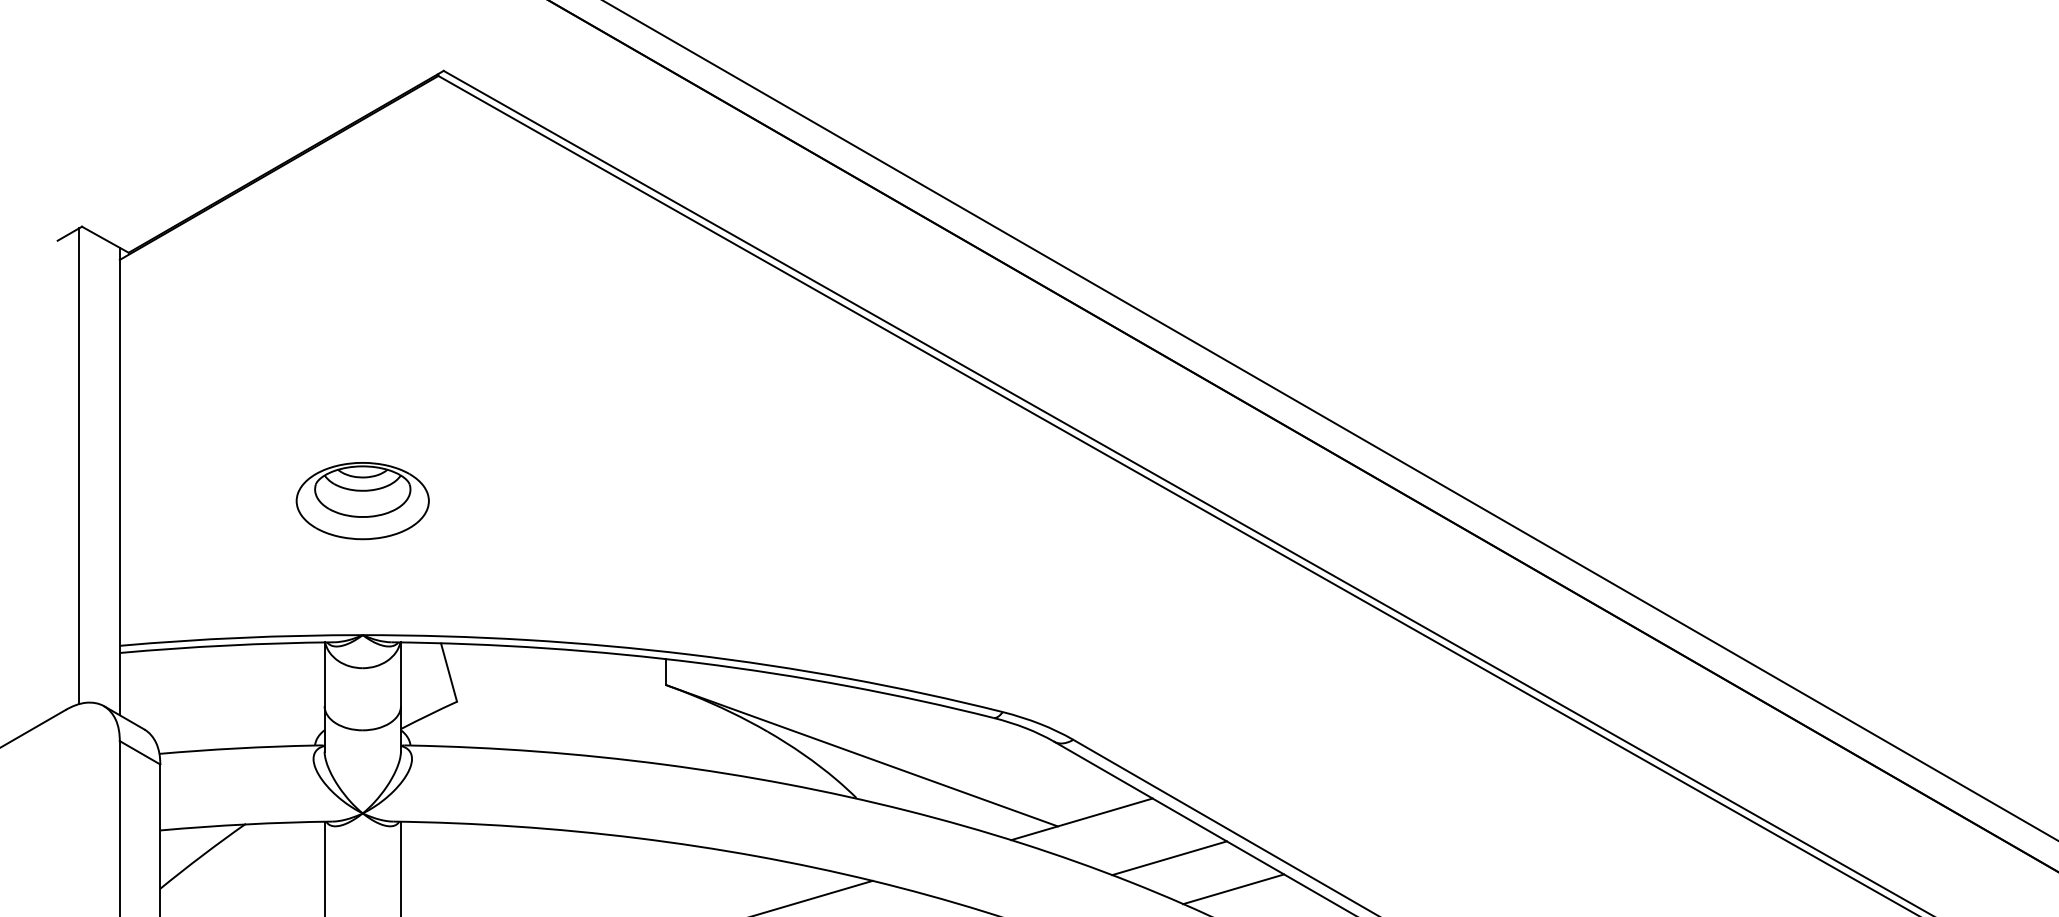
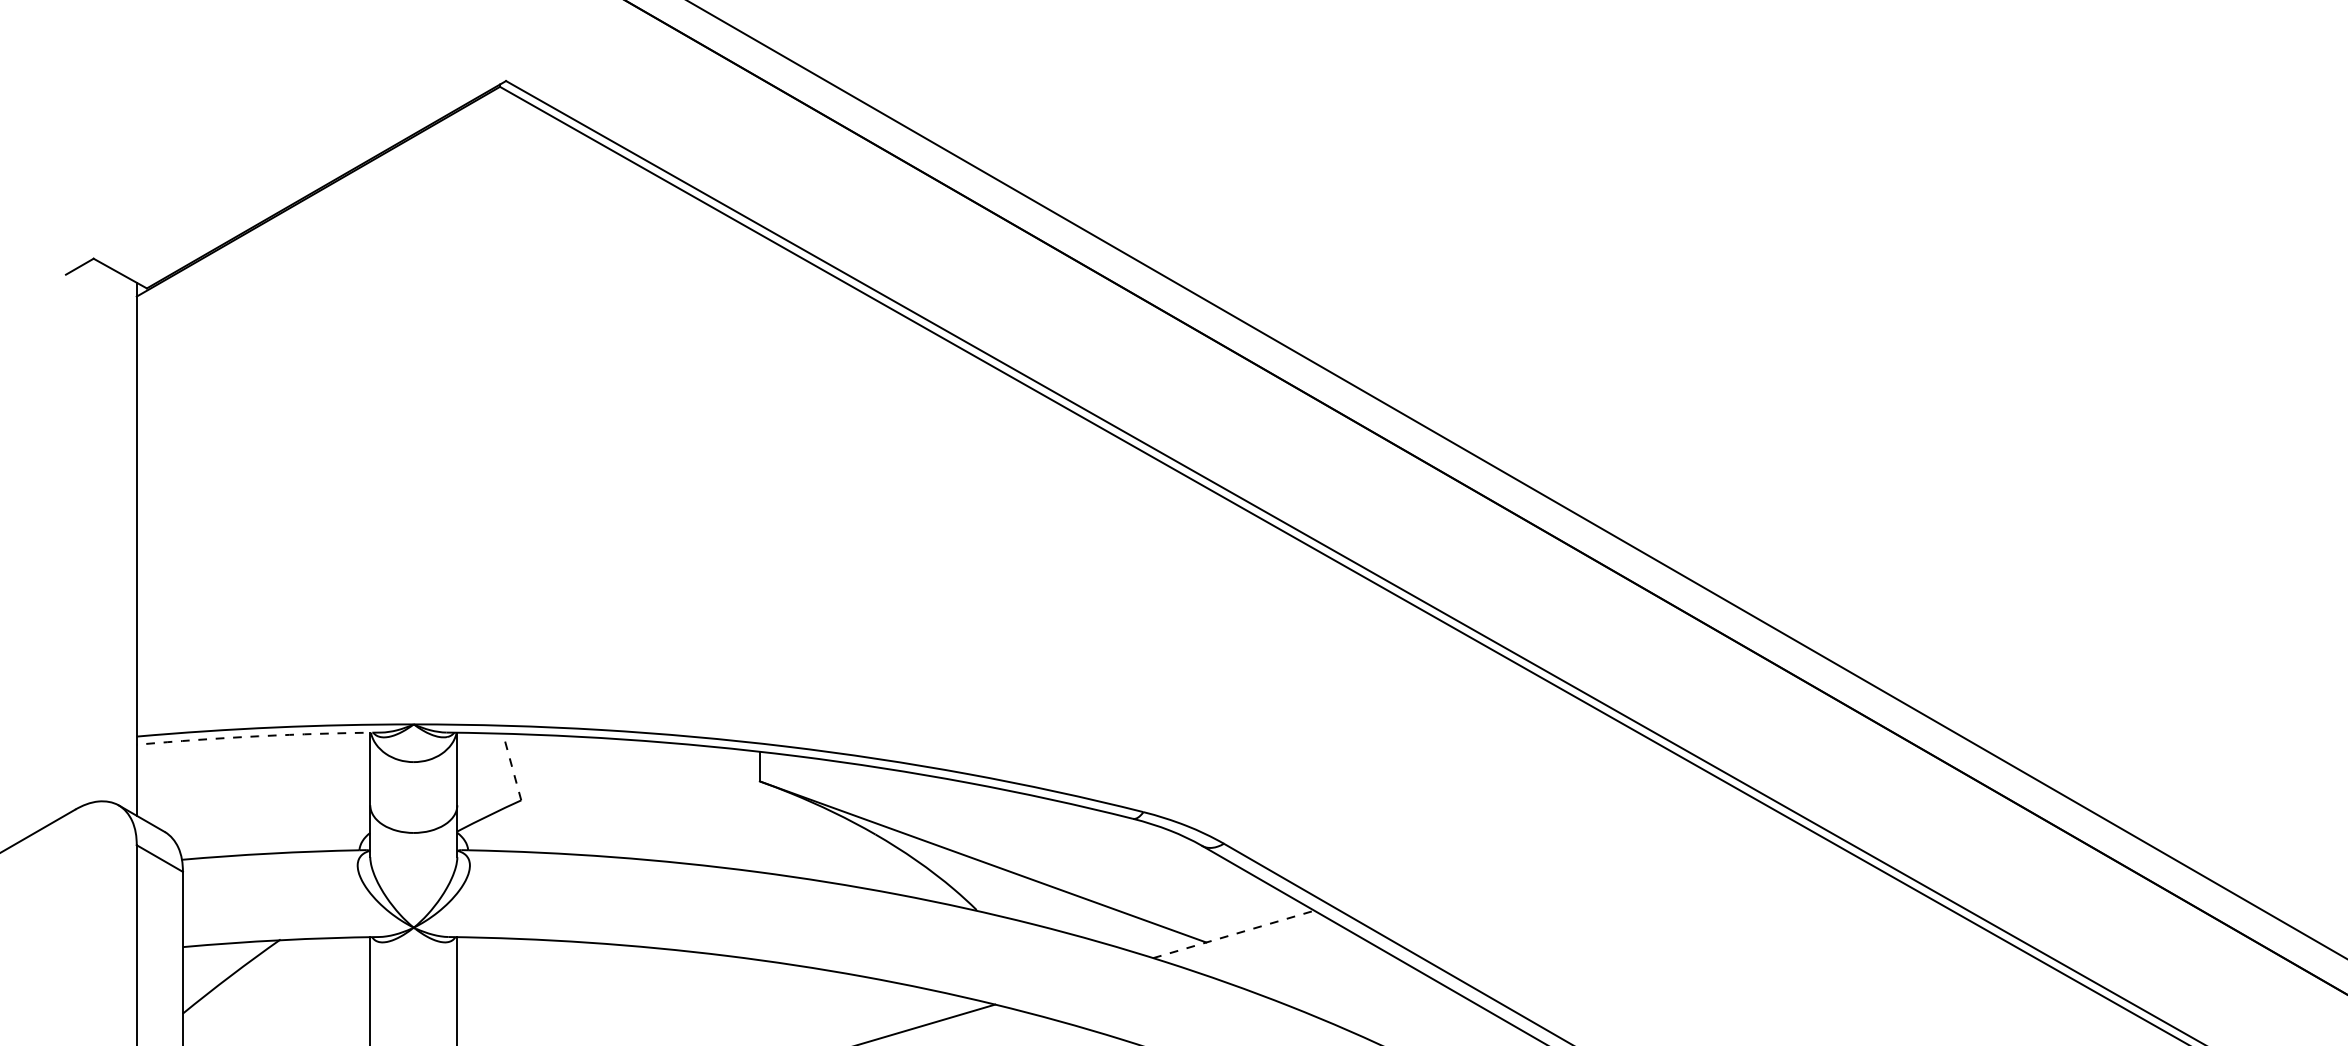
line: (79, 466) -> (90, 532), removed
part: (362, 501) -> (413, 572), removed
arc: (226, 645) -> (258, 736), solid -> dashed
line: (448, 672) -> (511, 767), solid -> dashed
line: (1081, 819) -> (1233, 934), solid -> dashed
line: (1169, 858) -> (1333, 979), removed
line: (1233, 889) -> (1406, 1014), removed

